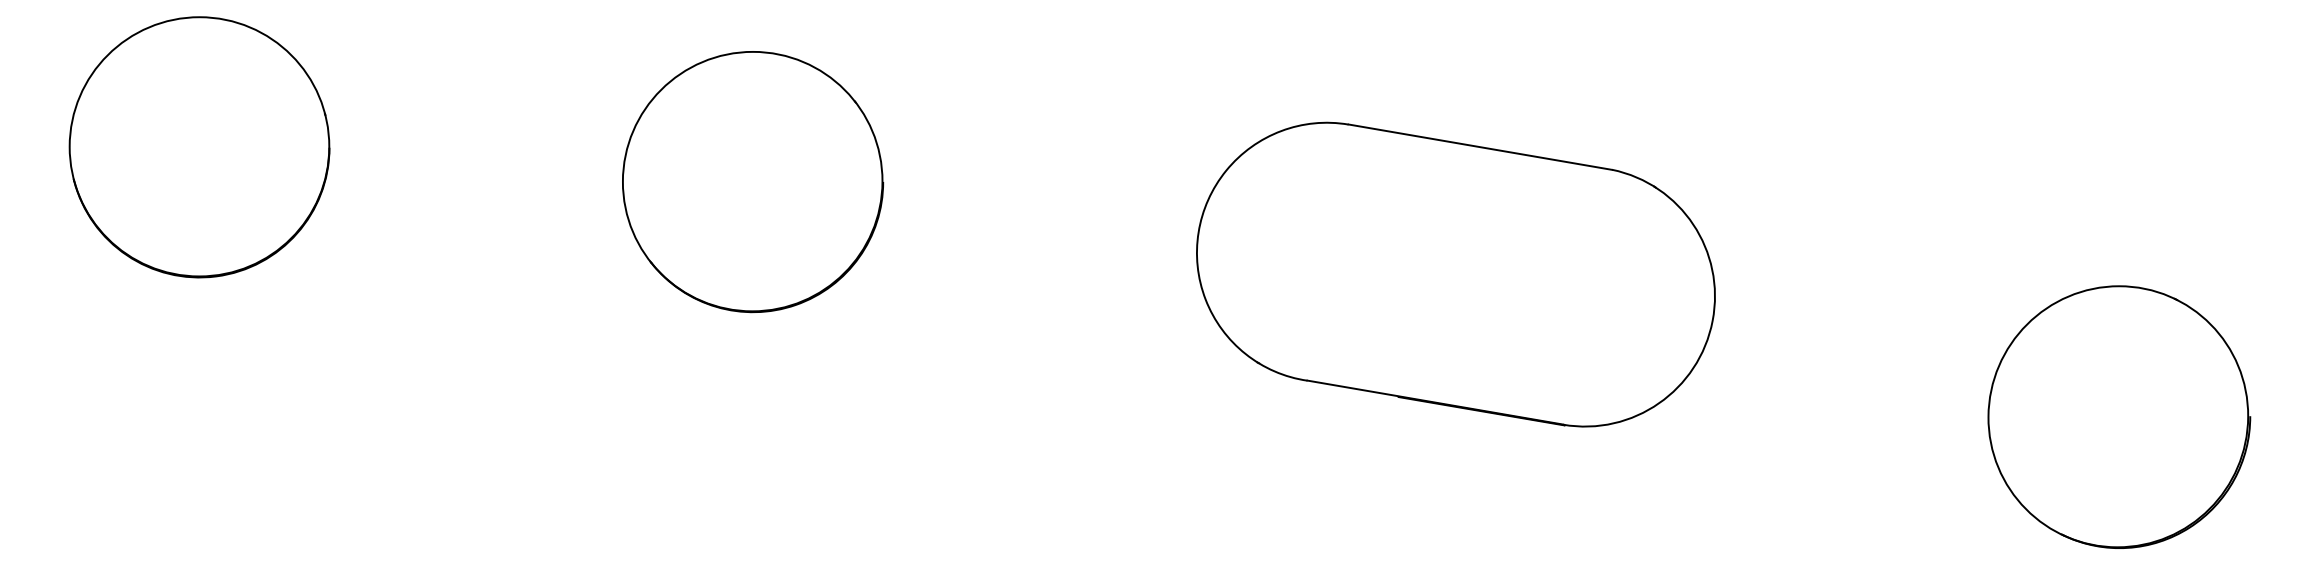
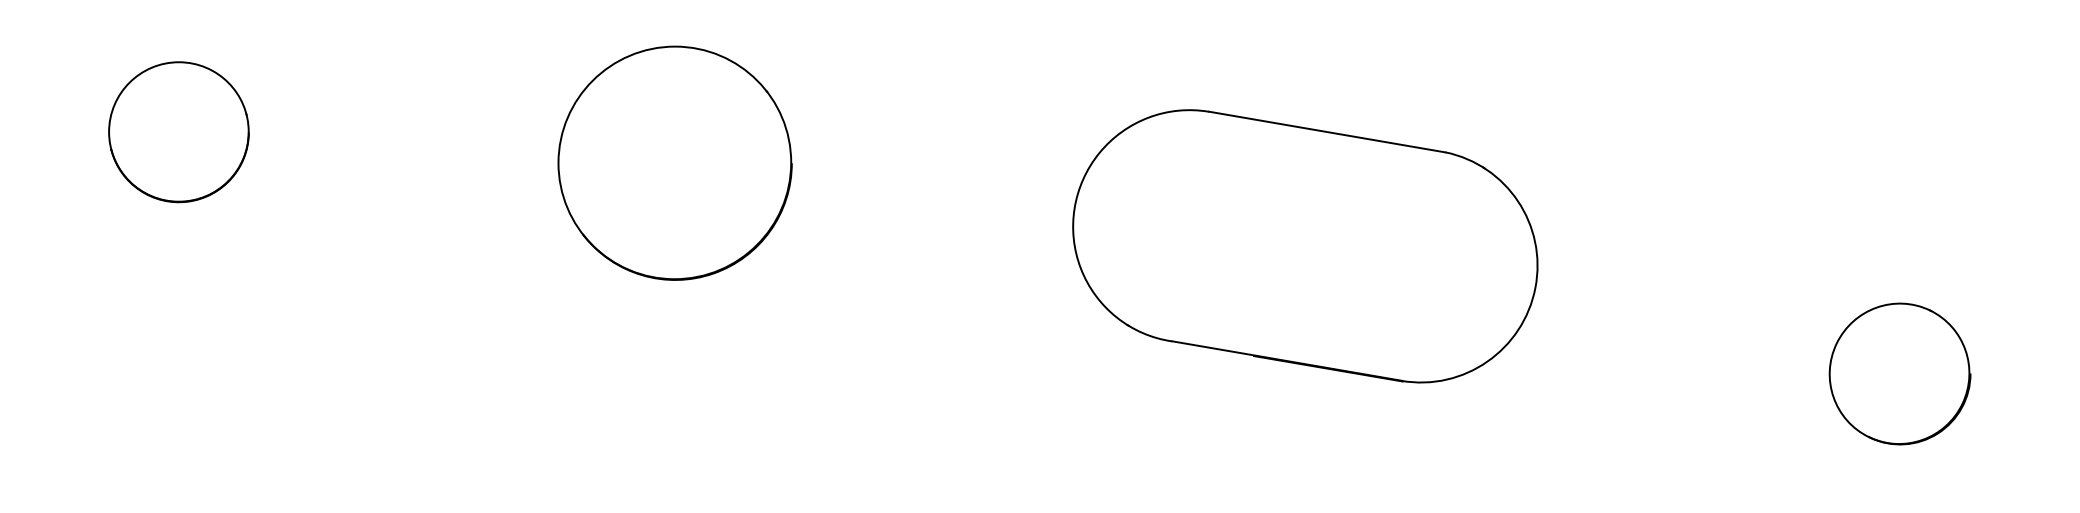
part: (199, 147) -> (178, 132), size x0.6
part: (2119, 416) -> (1900, 373), size x0.6

